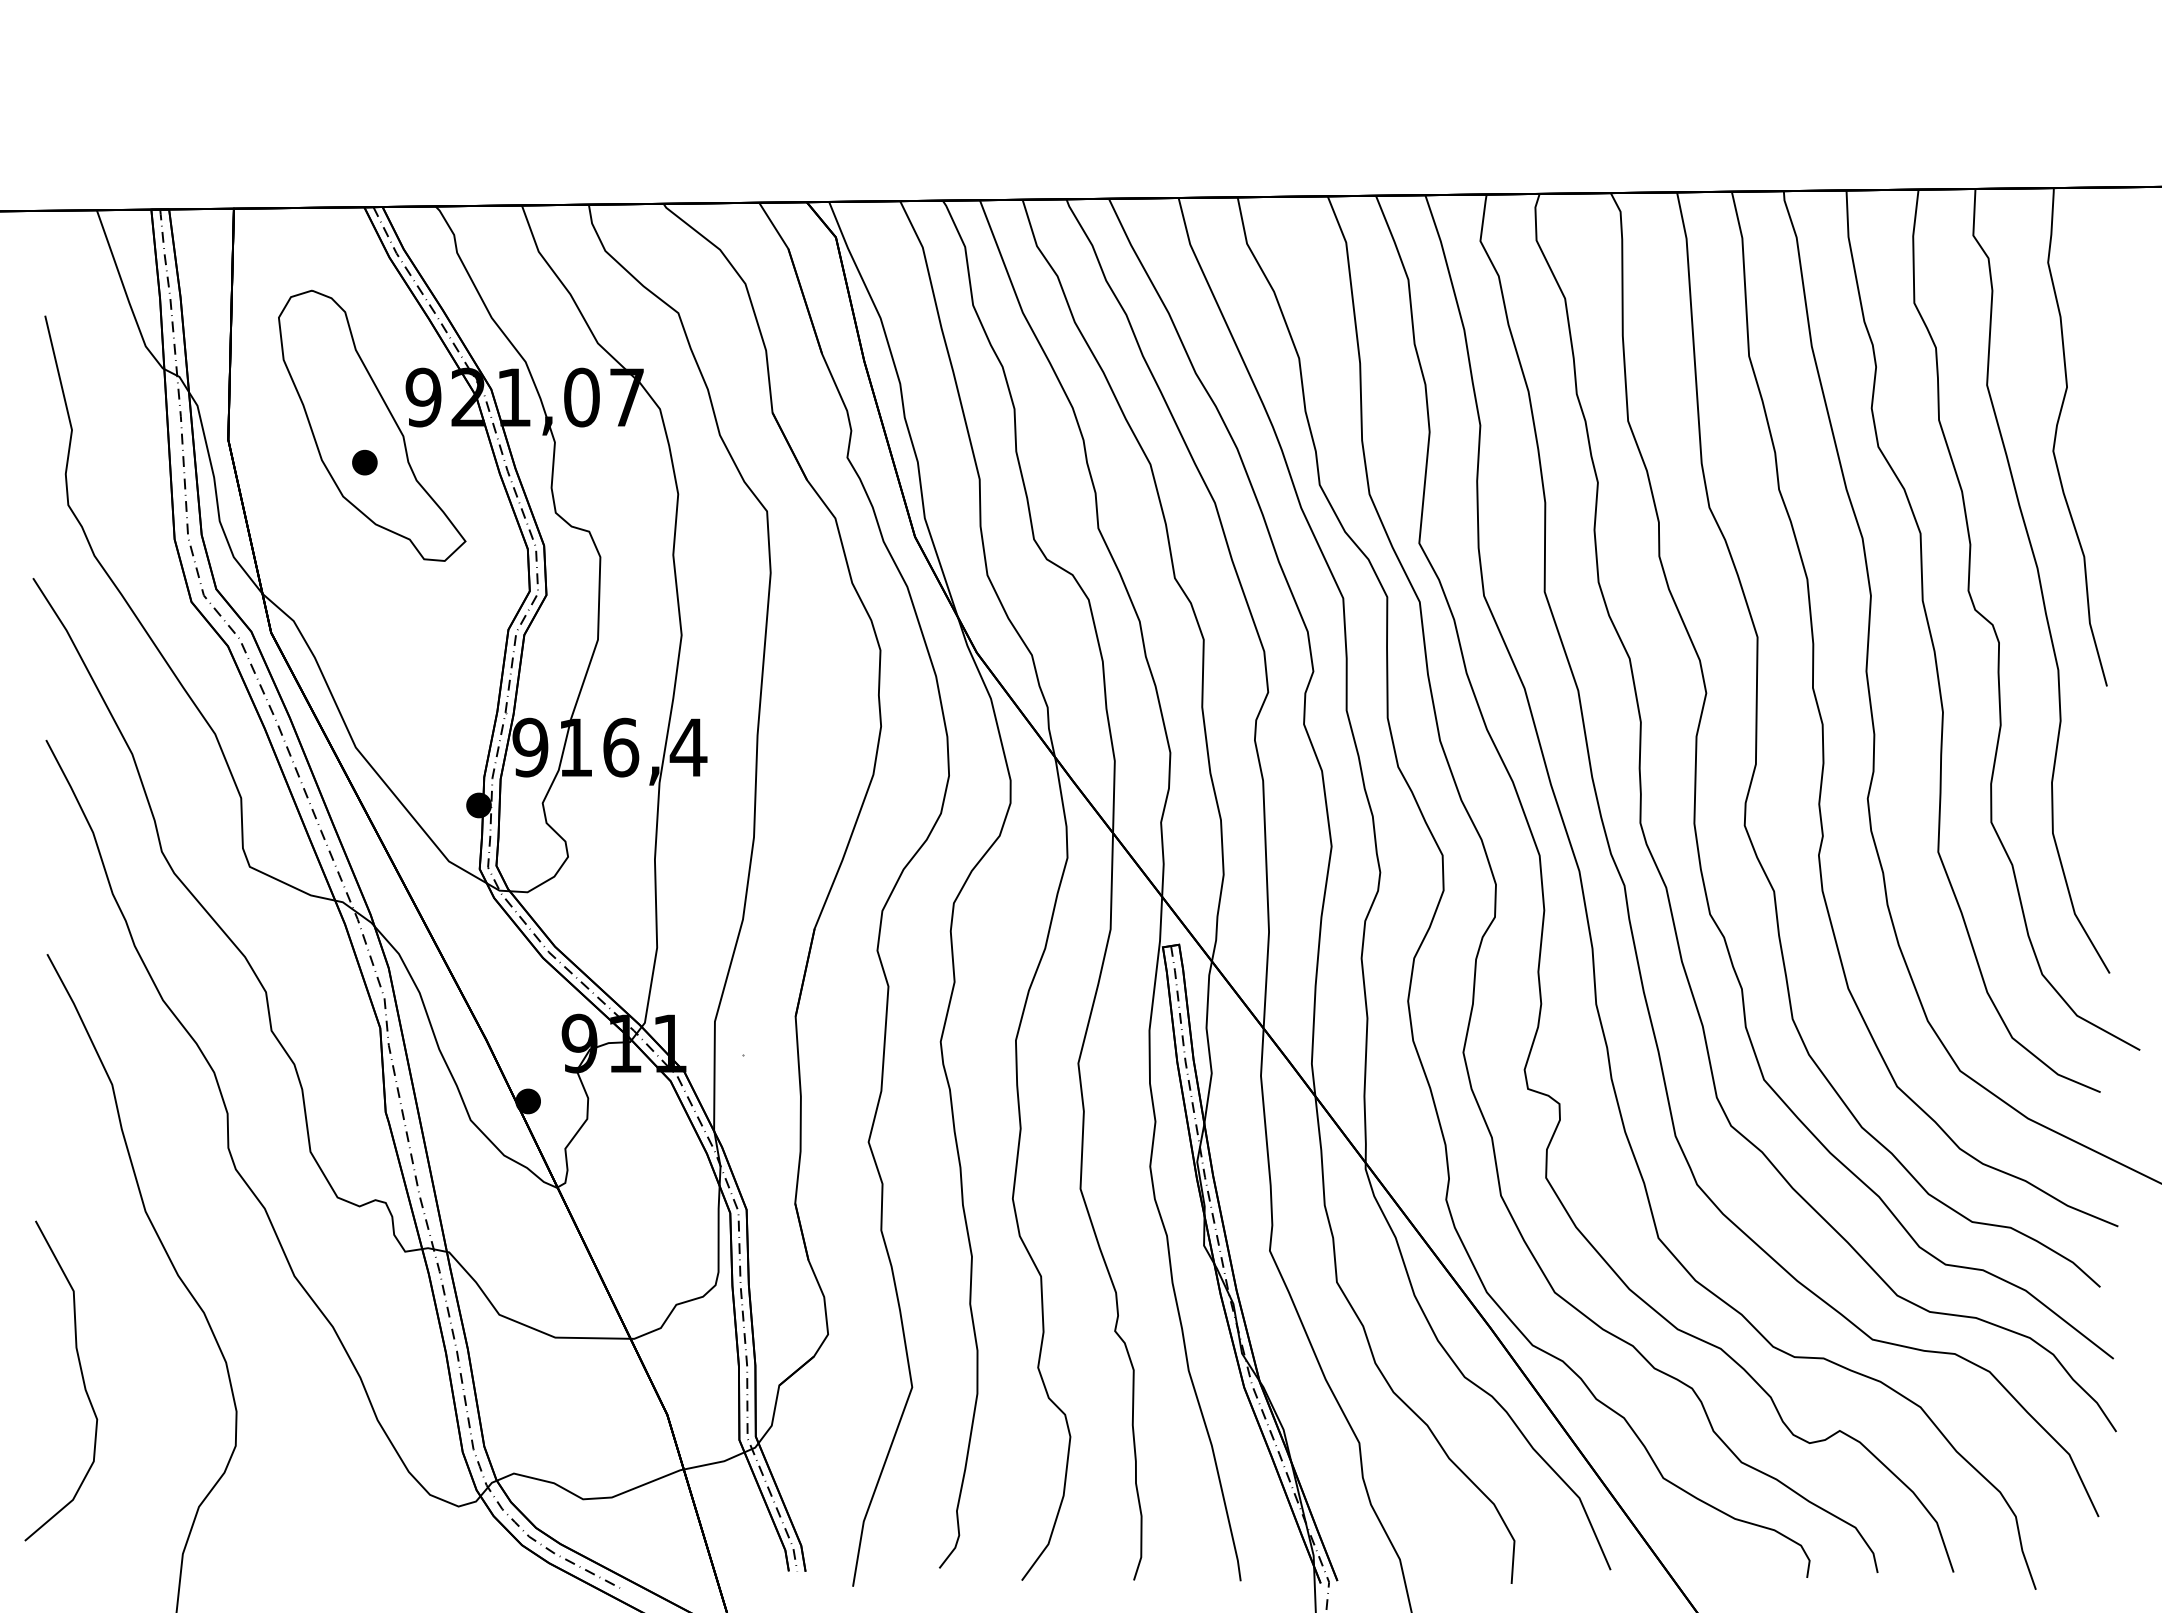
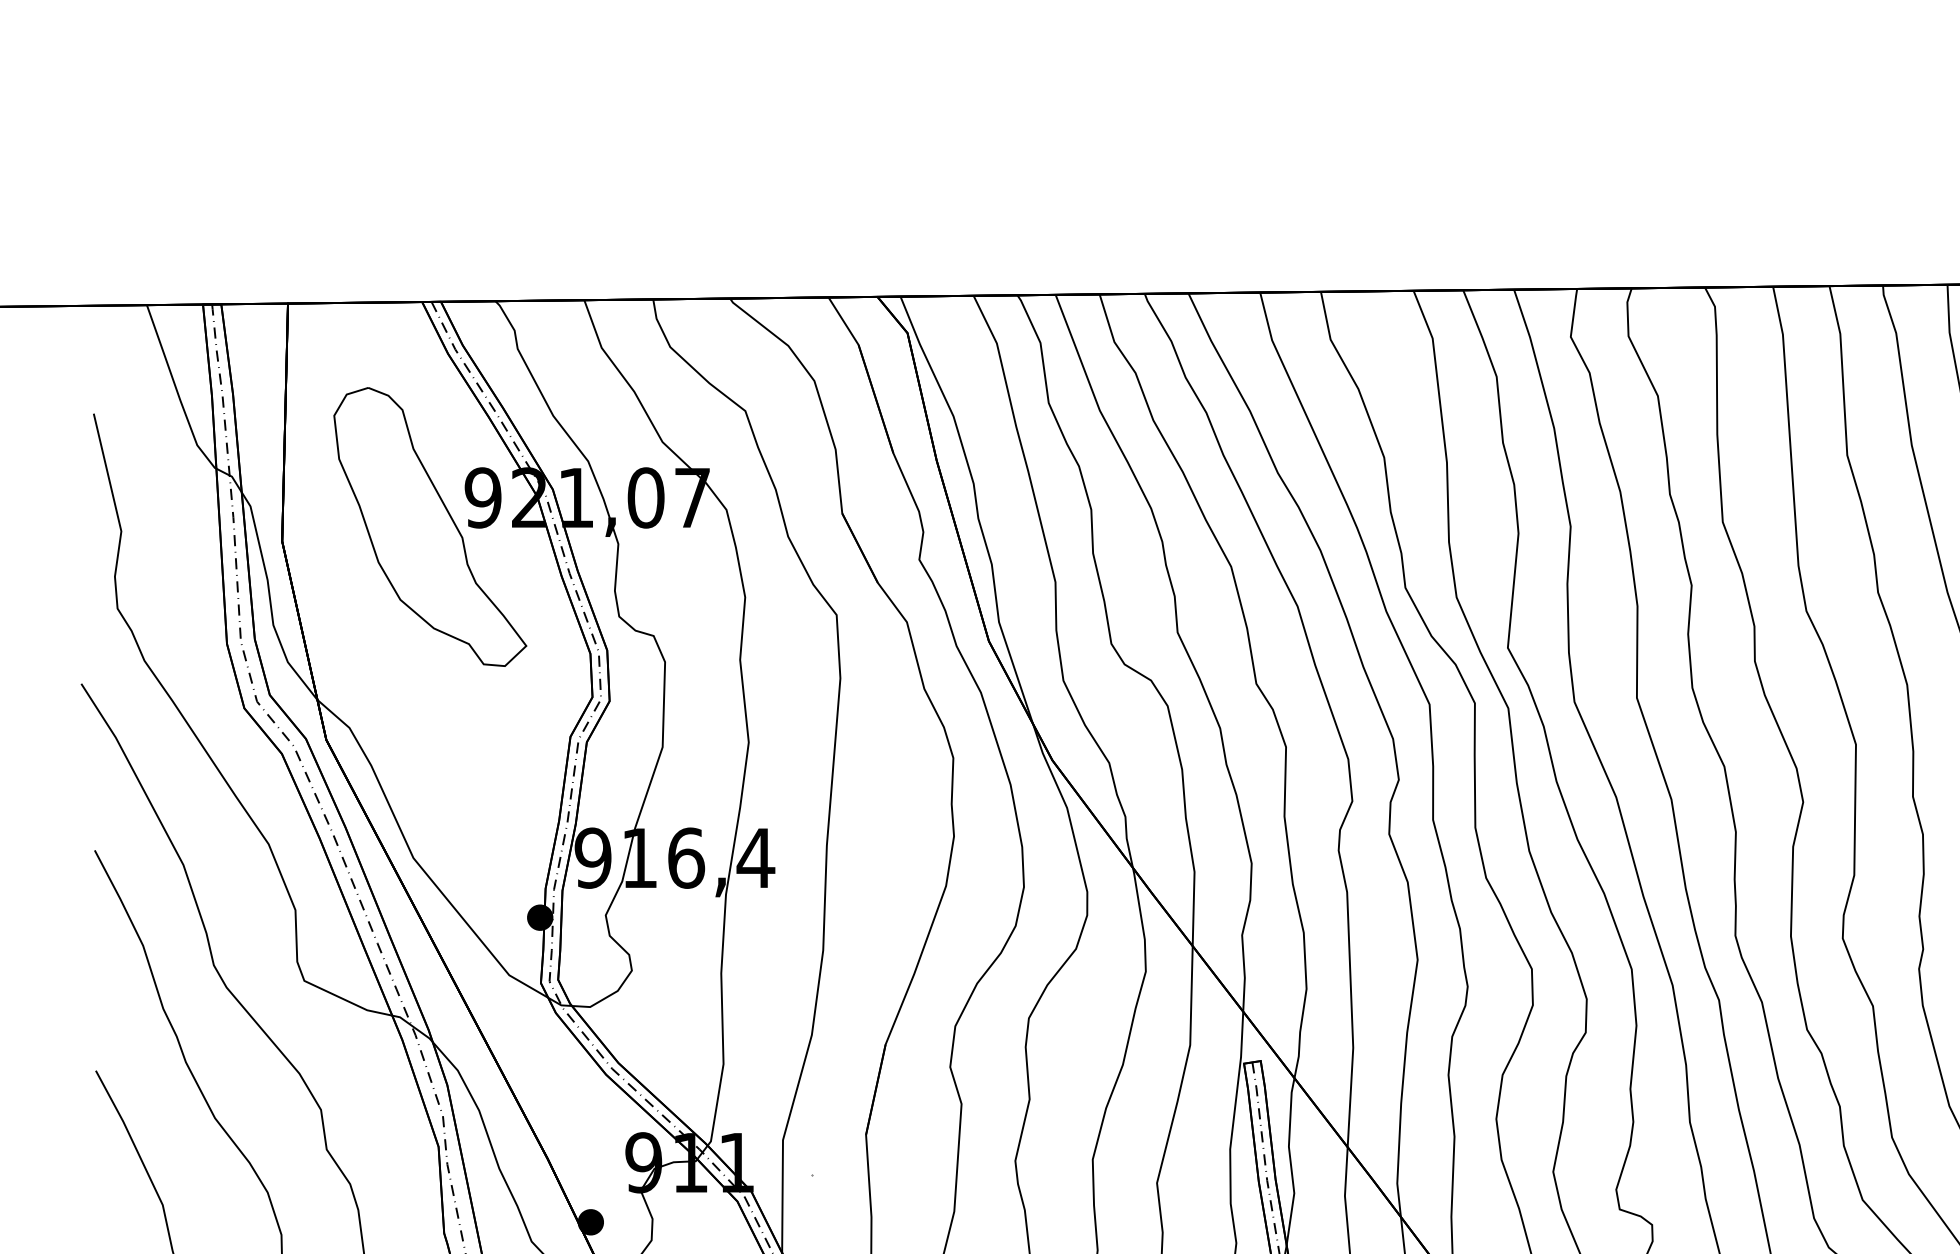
part: (364, 462) -> (422, 564), removed

